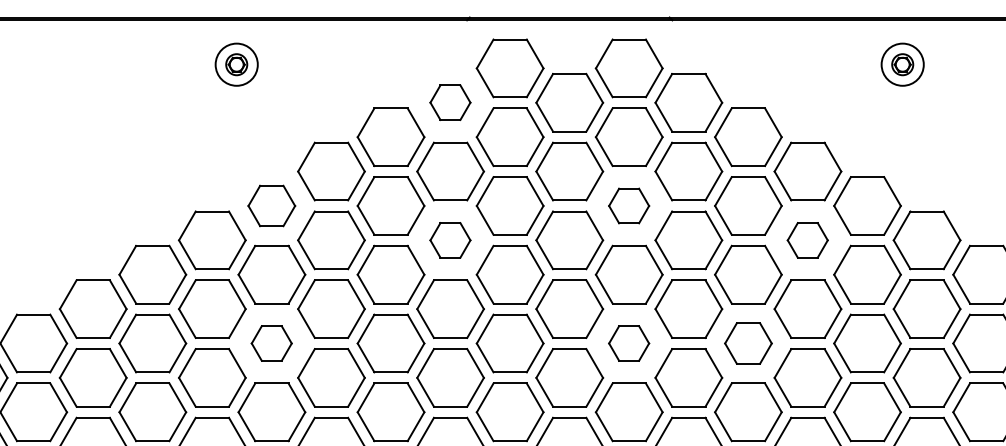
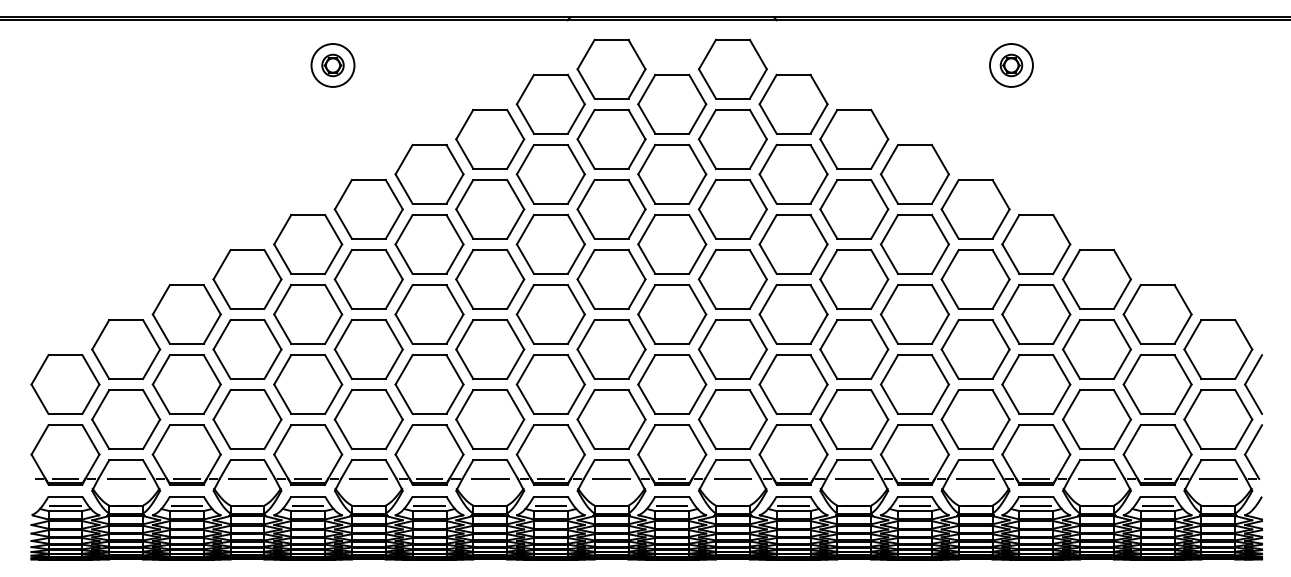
part: (450, 102) -> (550, 103), size x1.67
part: (271, 206) -> (368, 209), size x1.43
part: (628, 206) -> (732, 209), size x1.67
part: (450, 240) -> (550, 244), size x1.67
part: (807, 240) -> (914, 244), size x1.67
part: (271, 343) -> (368, 349), size x1.67
part: (628, 343) -> (732, 349), size x1.67
part: (748, 343) -> (854, 349), size x1.43

